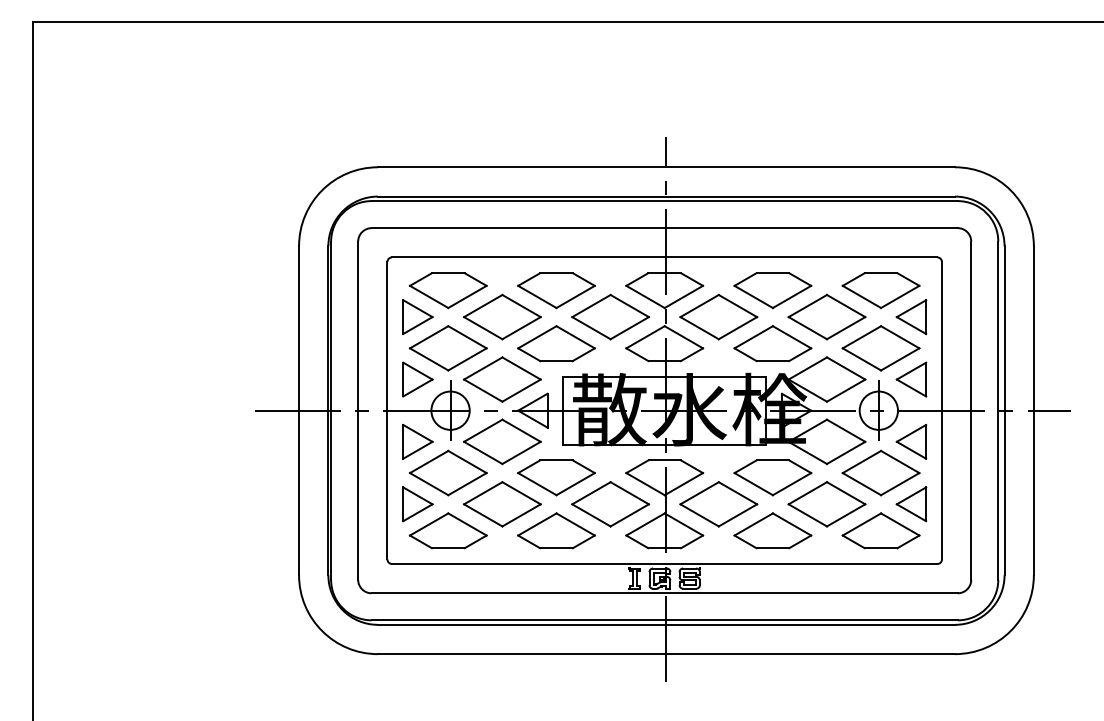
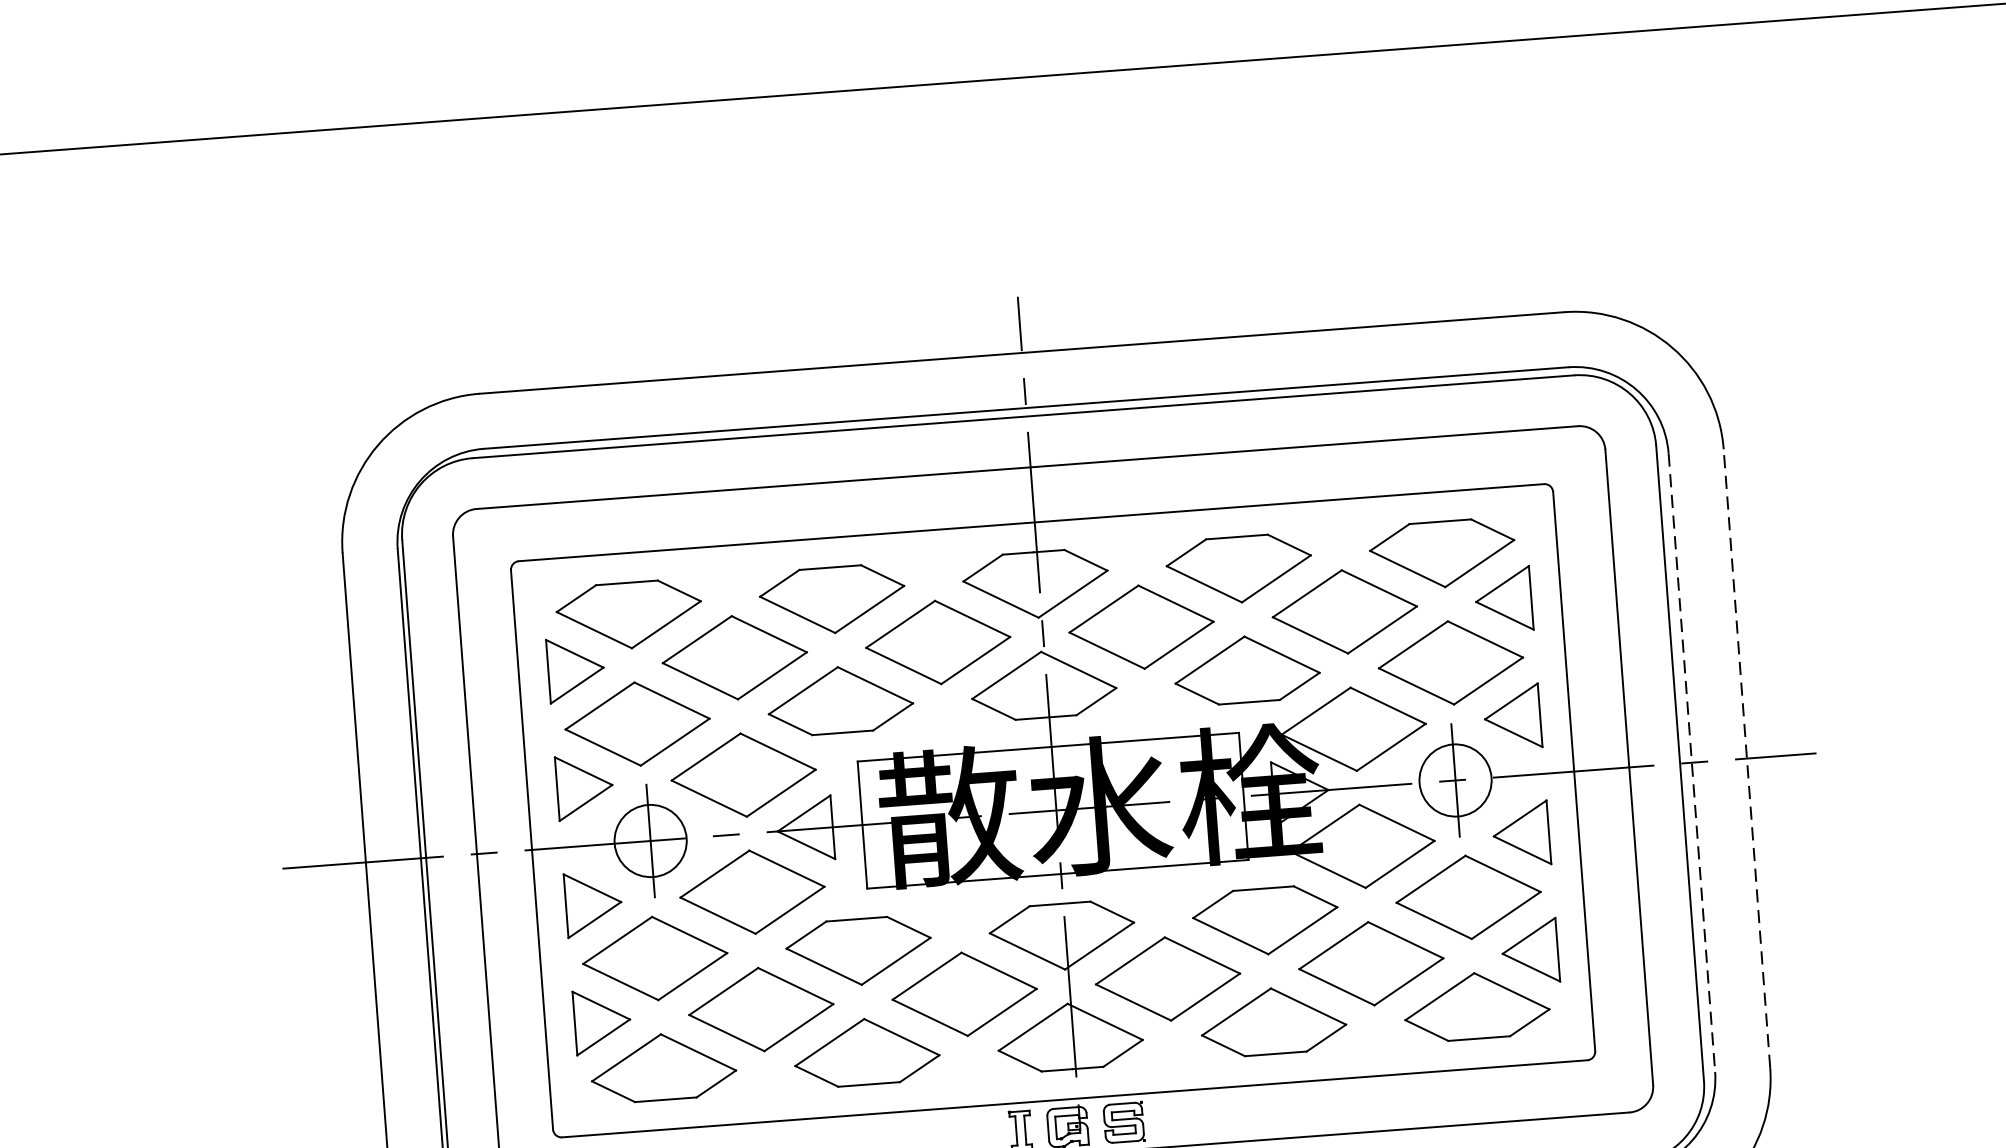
line: (1004, 410) -> (1691, 762), solid -> dashed
line: (1033, 410) -> (1746, 758), solid -> dashed

